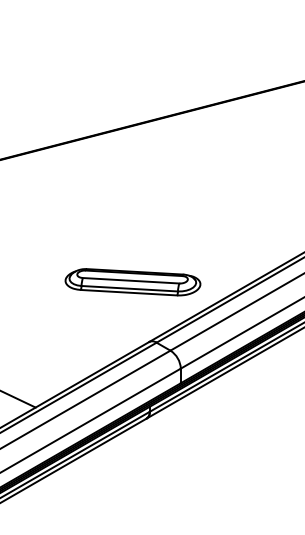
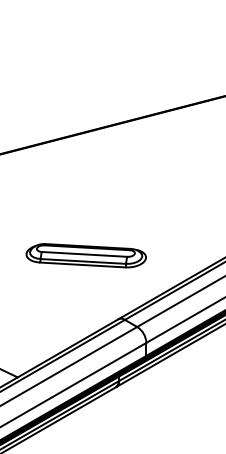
part: (132, 282) -> (85, 255), moved

